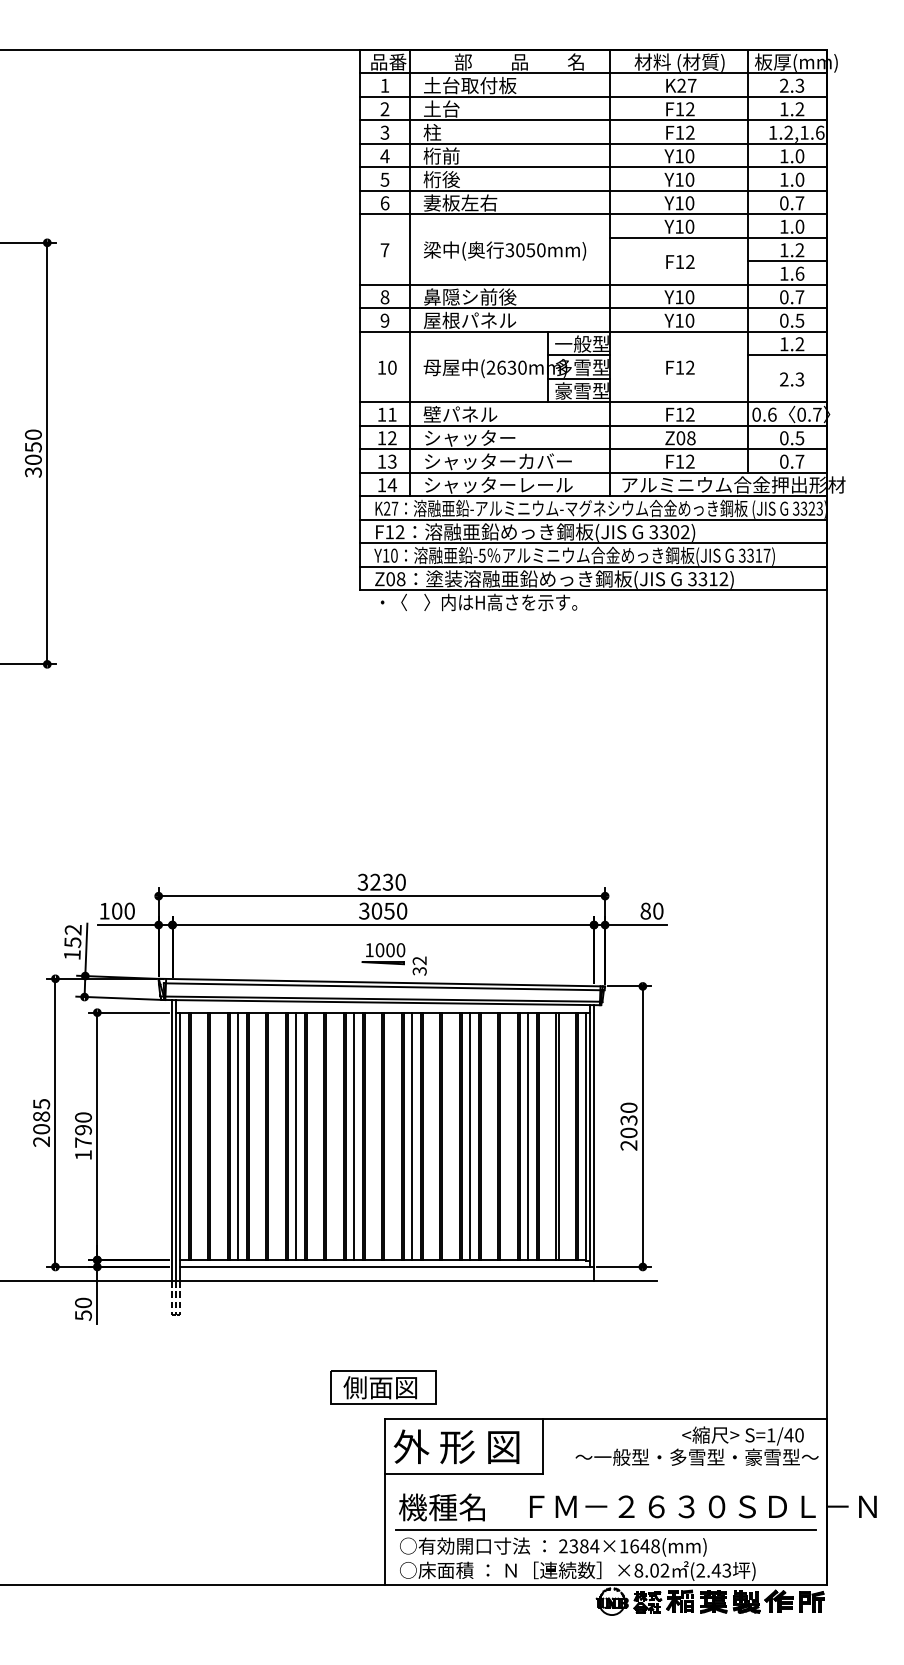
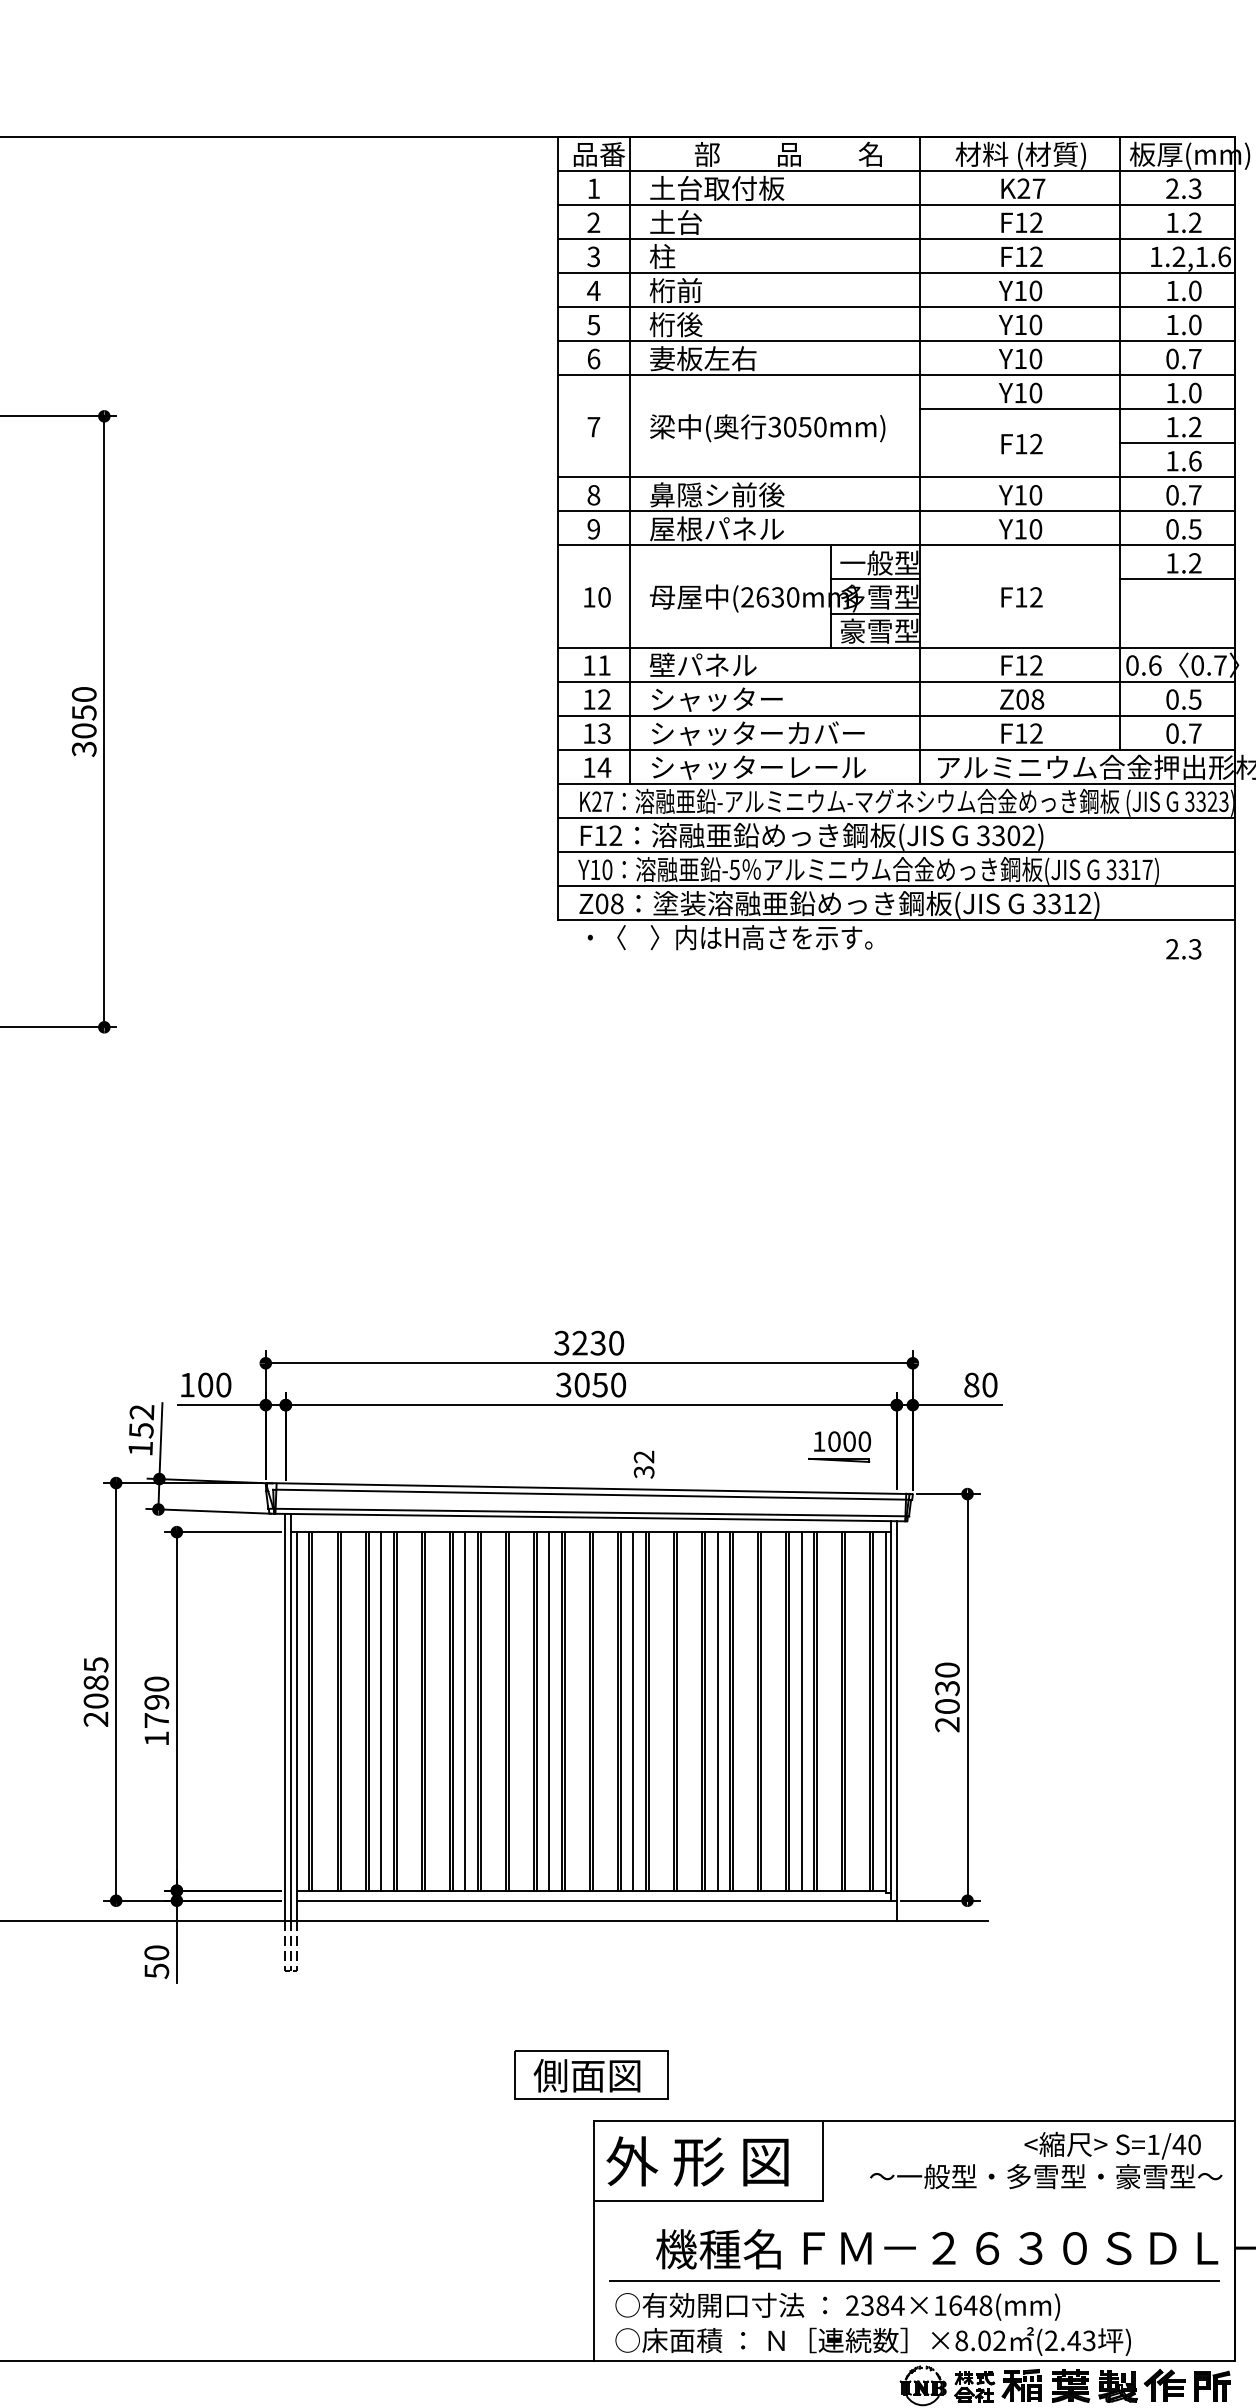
text: (792, 379) -> (1184, 949), moved
part: (383, 954) -> (839, 1447), moved
text: (441, 1507) -> (717, 2249), moved

